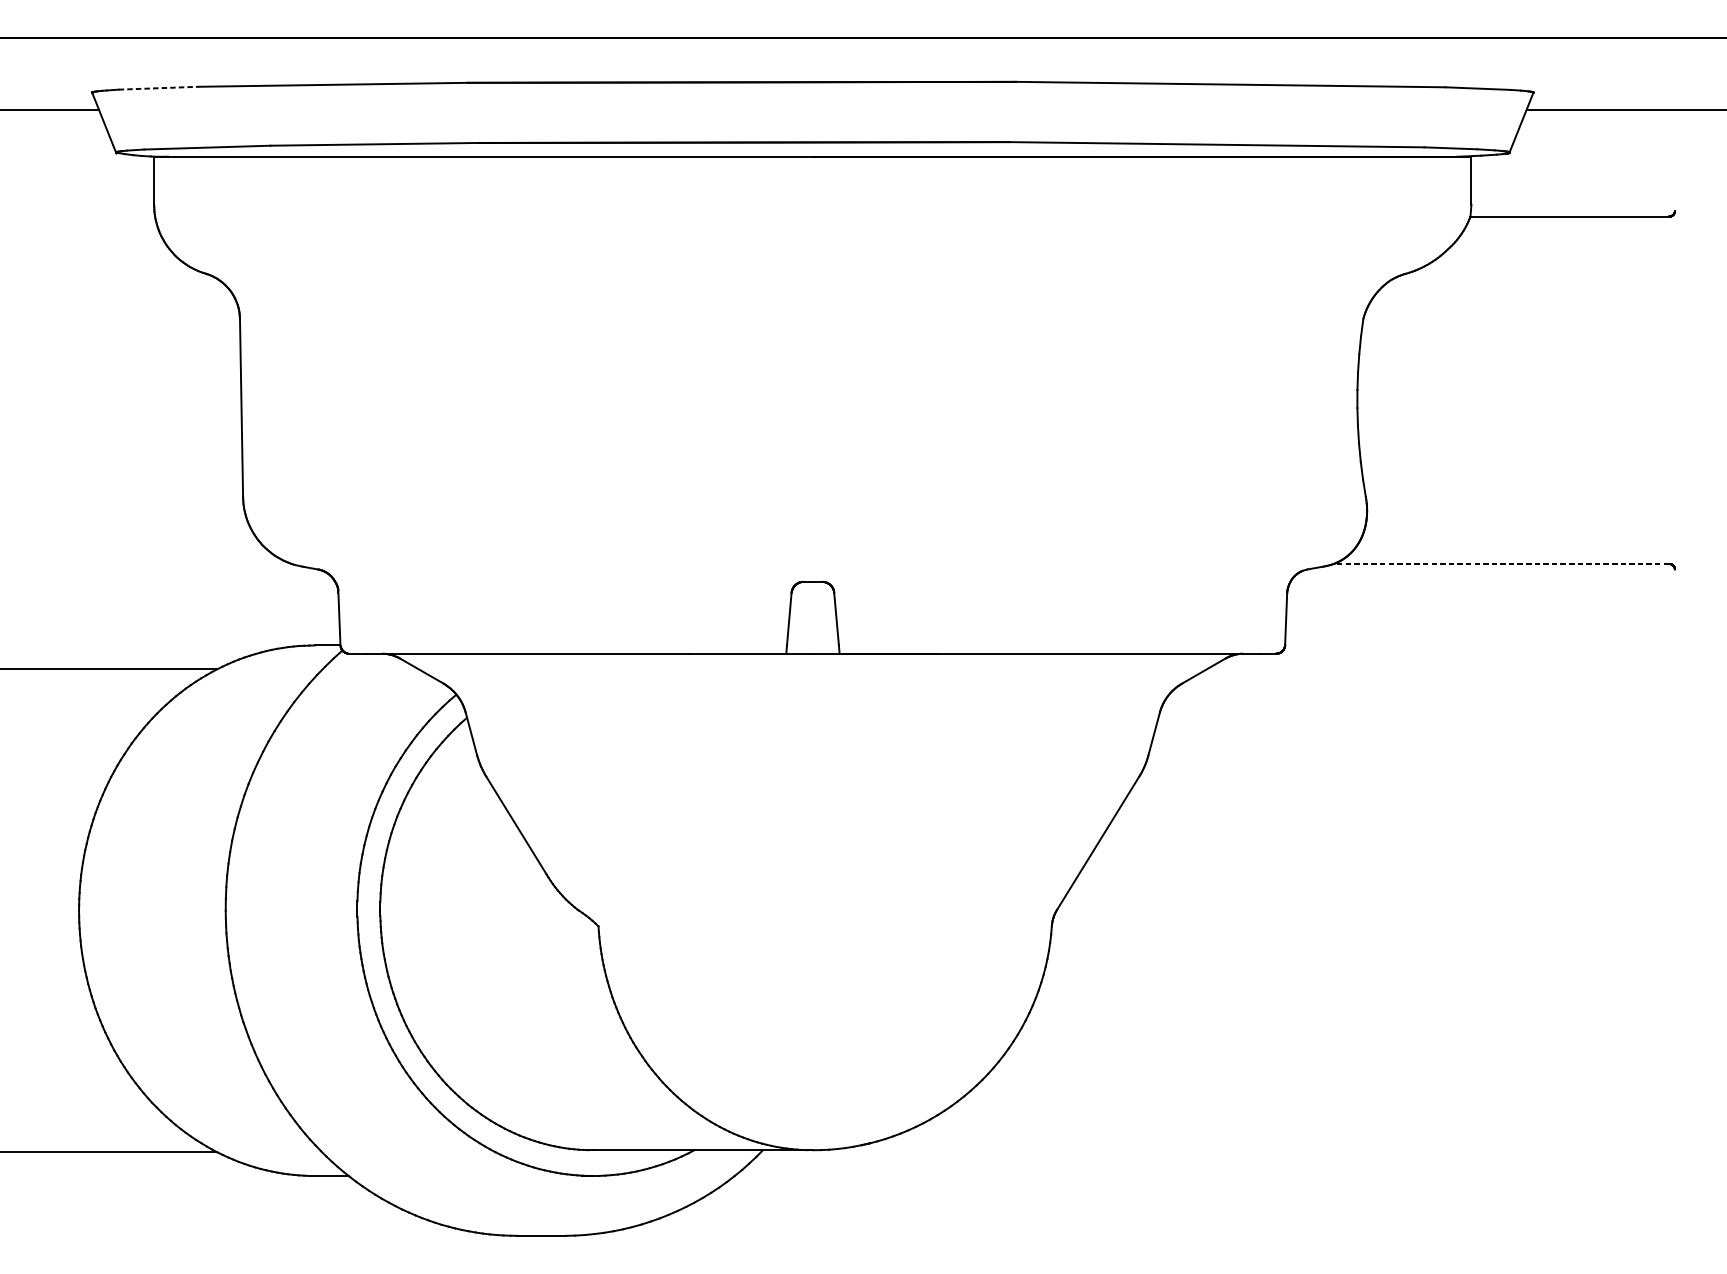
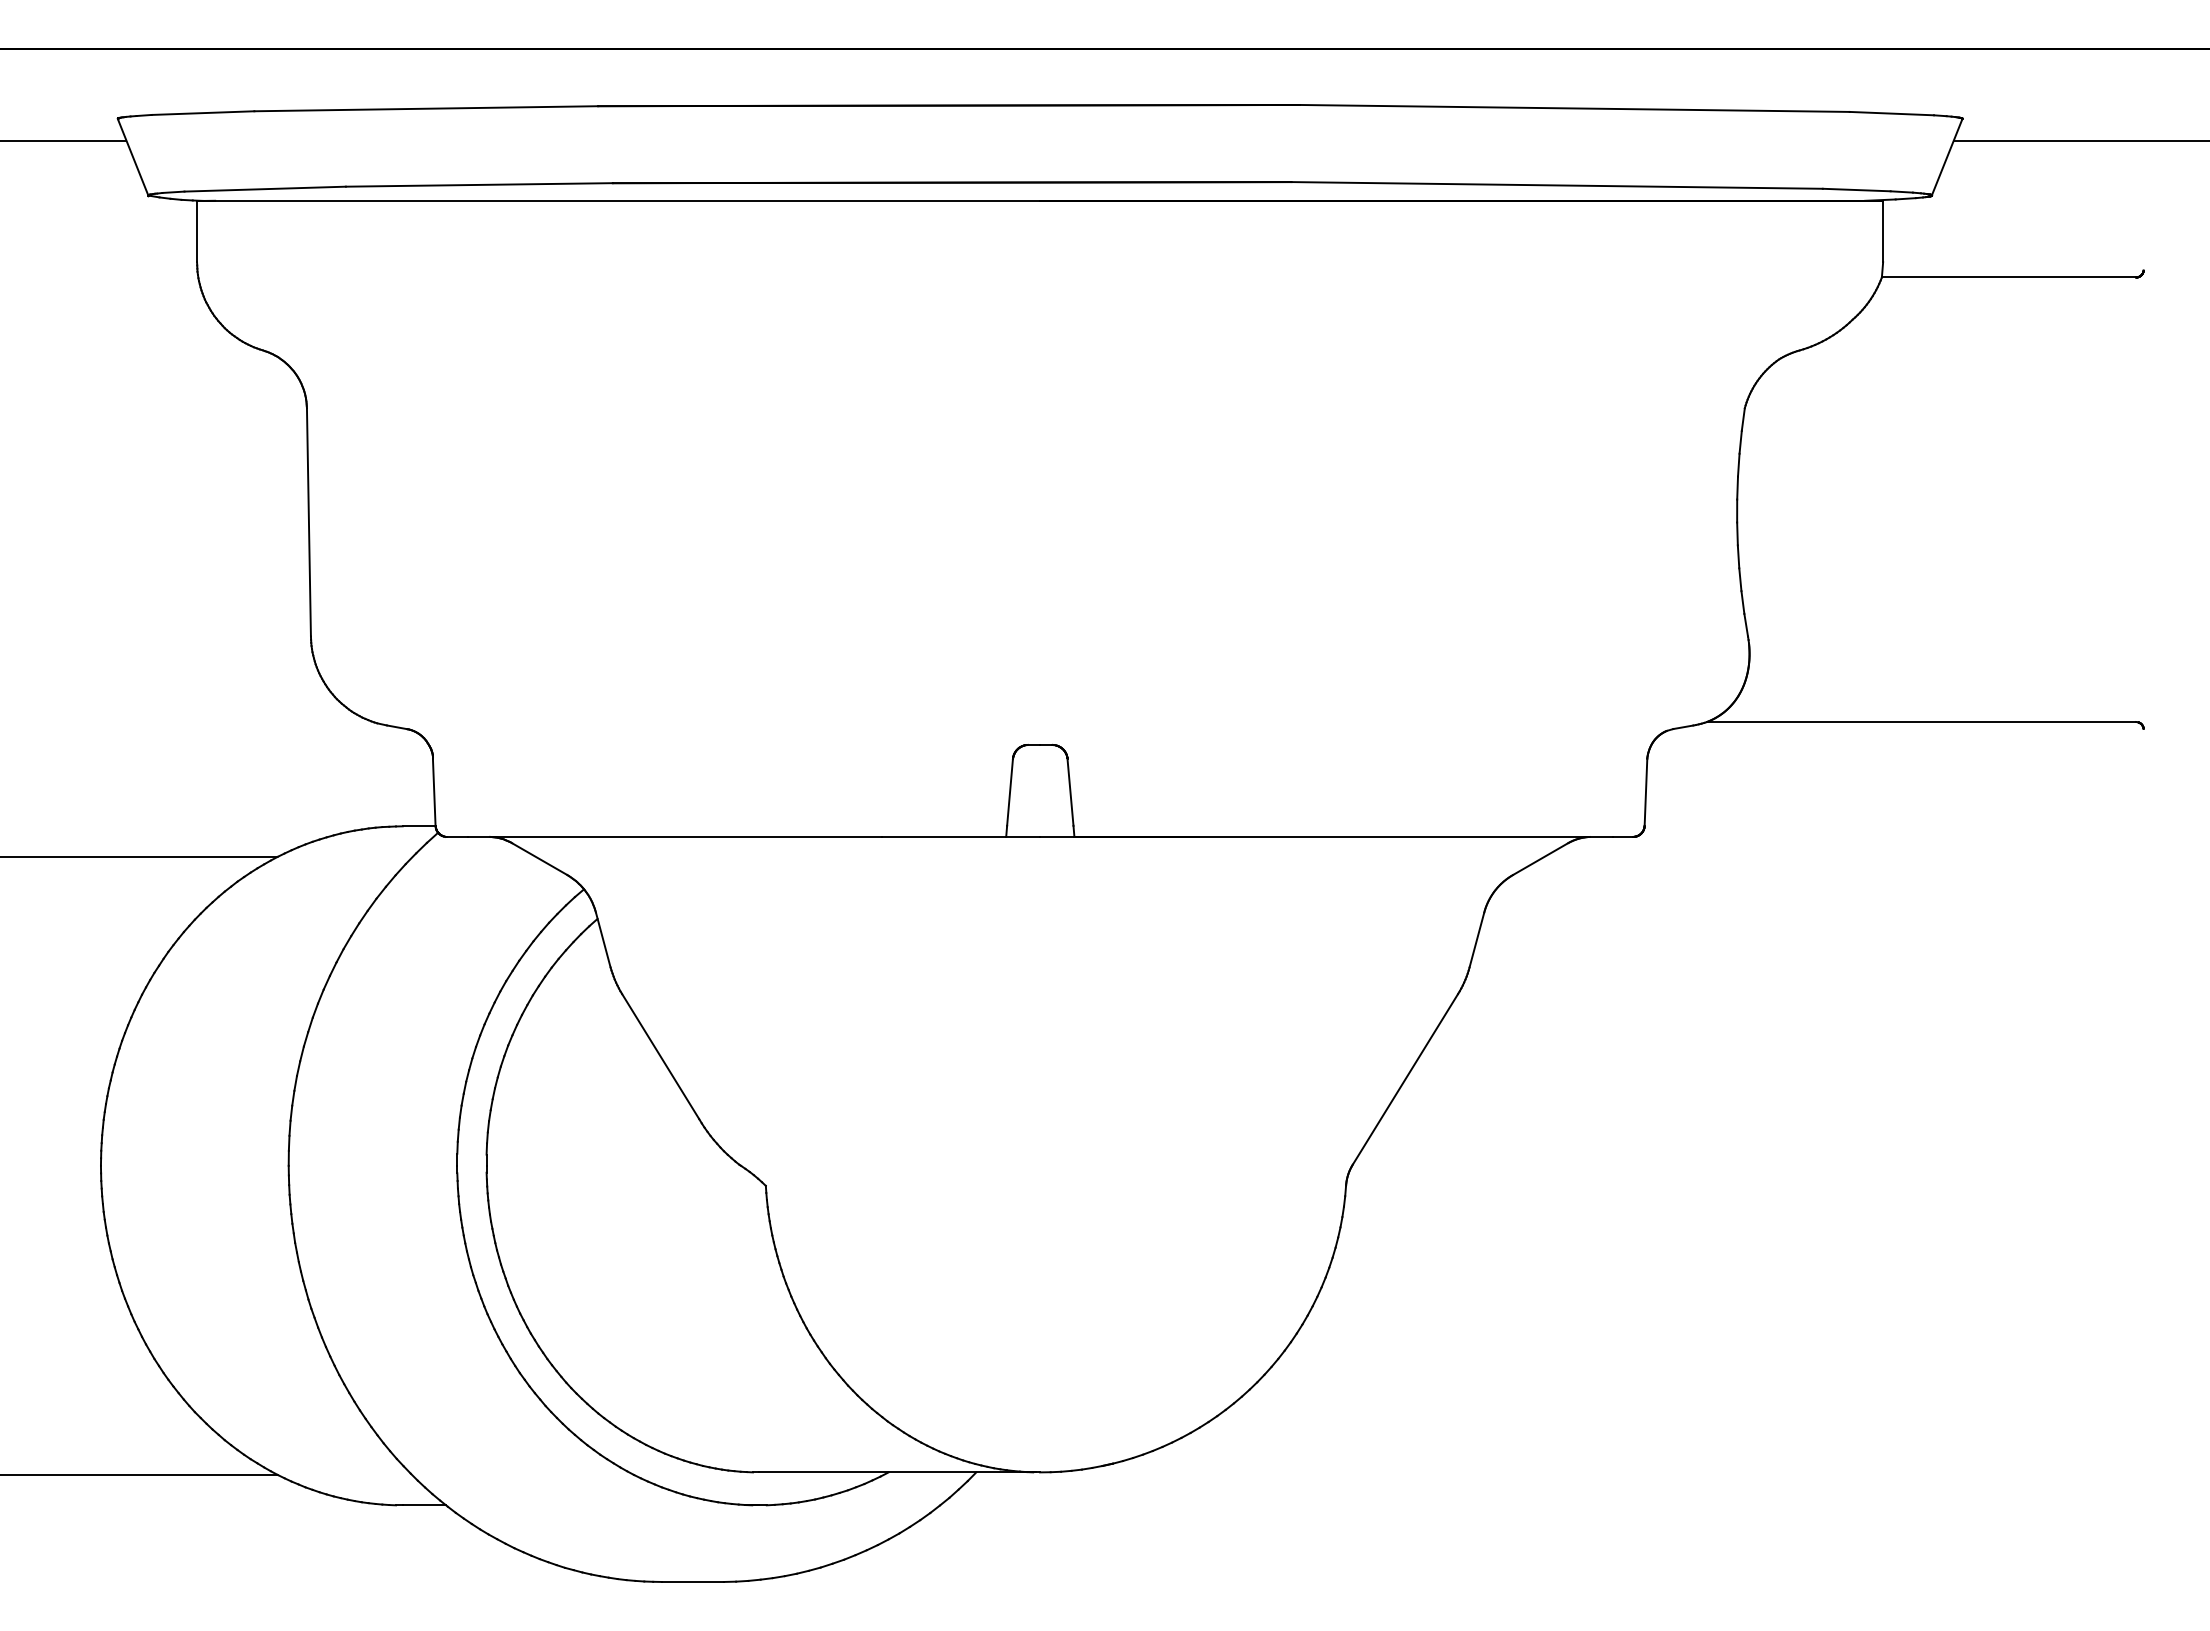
line: (159, 88) -> (203, 113), dashed -> solid
line: (1501, 564) -> (1921, 722), dashed -> solid

